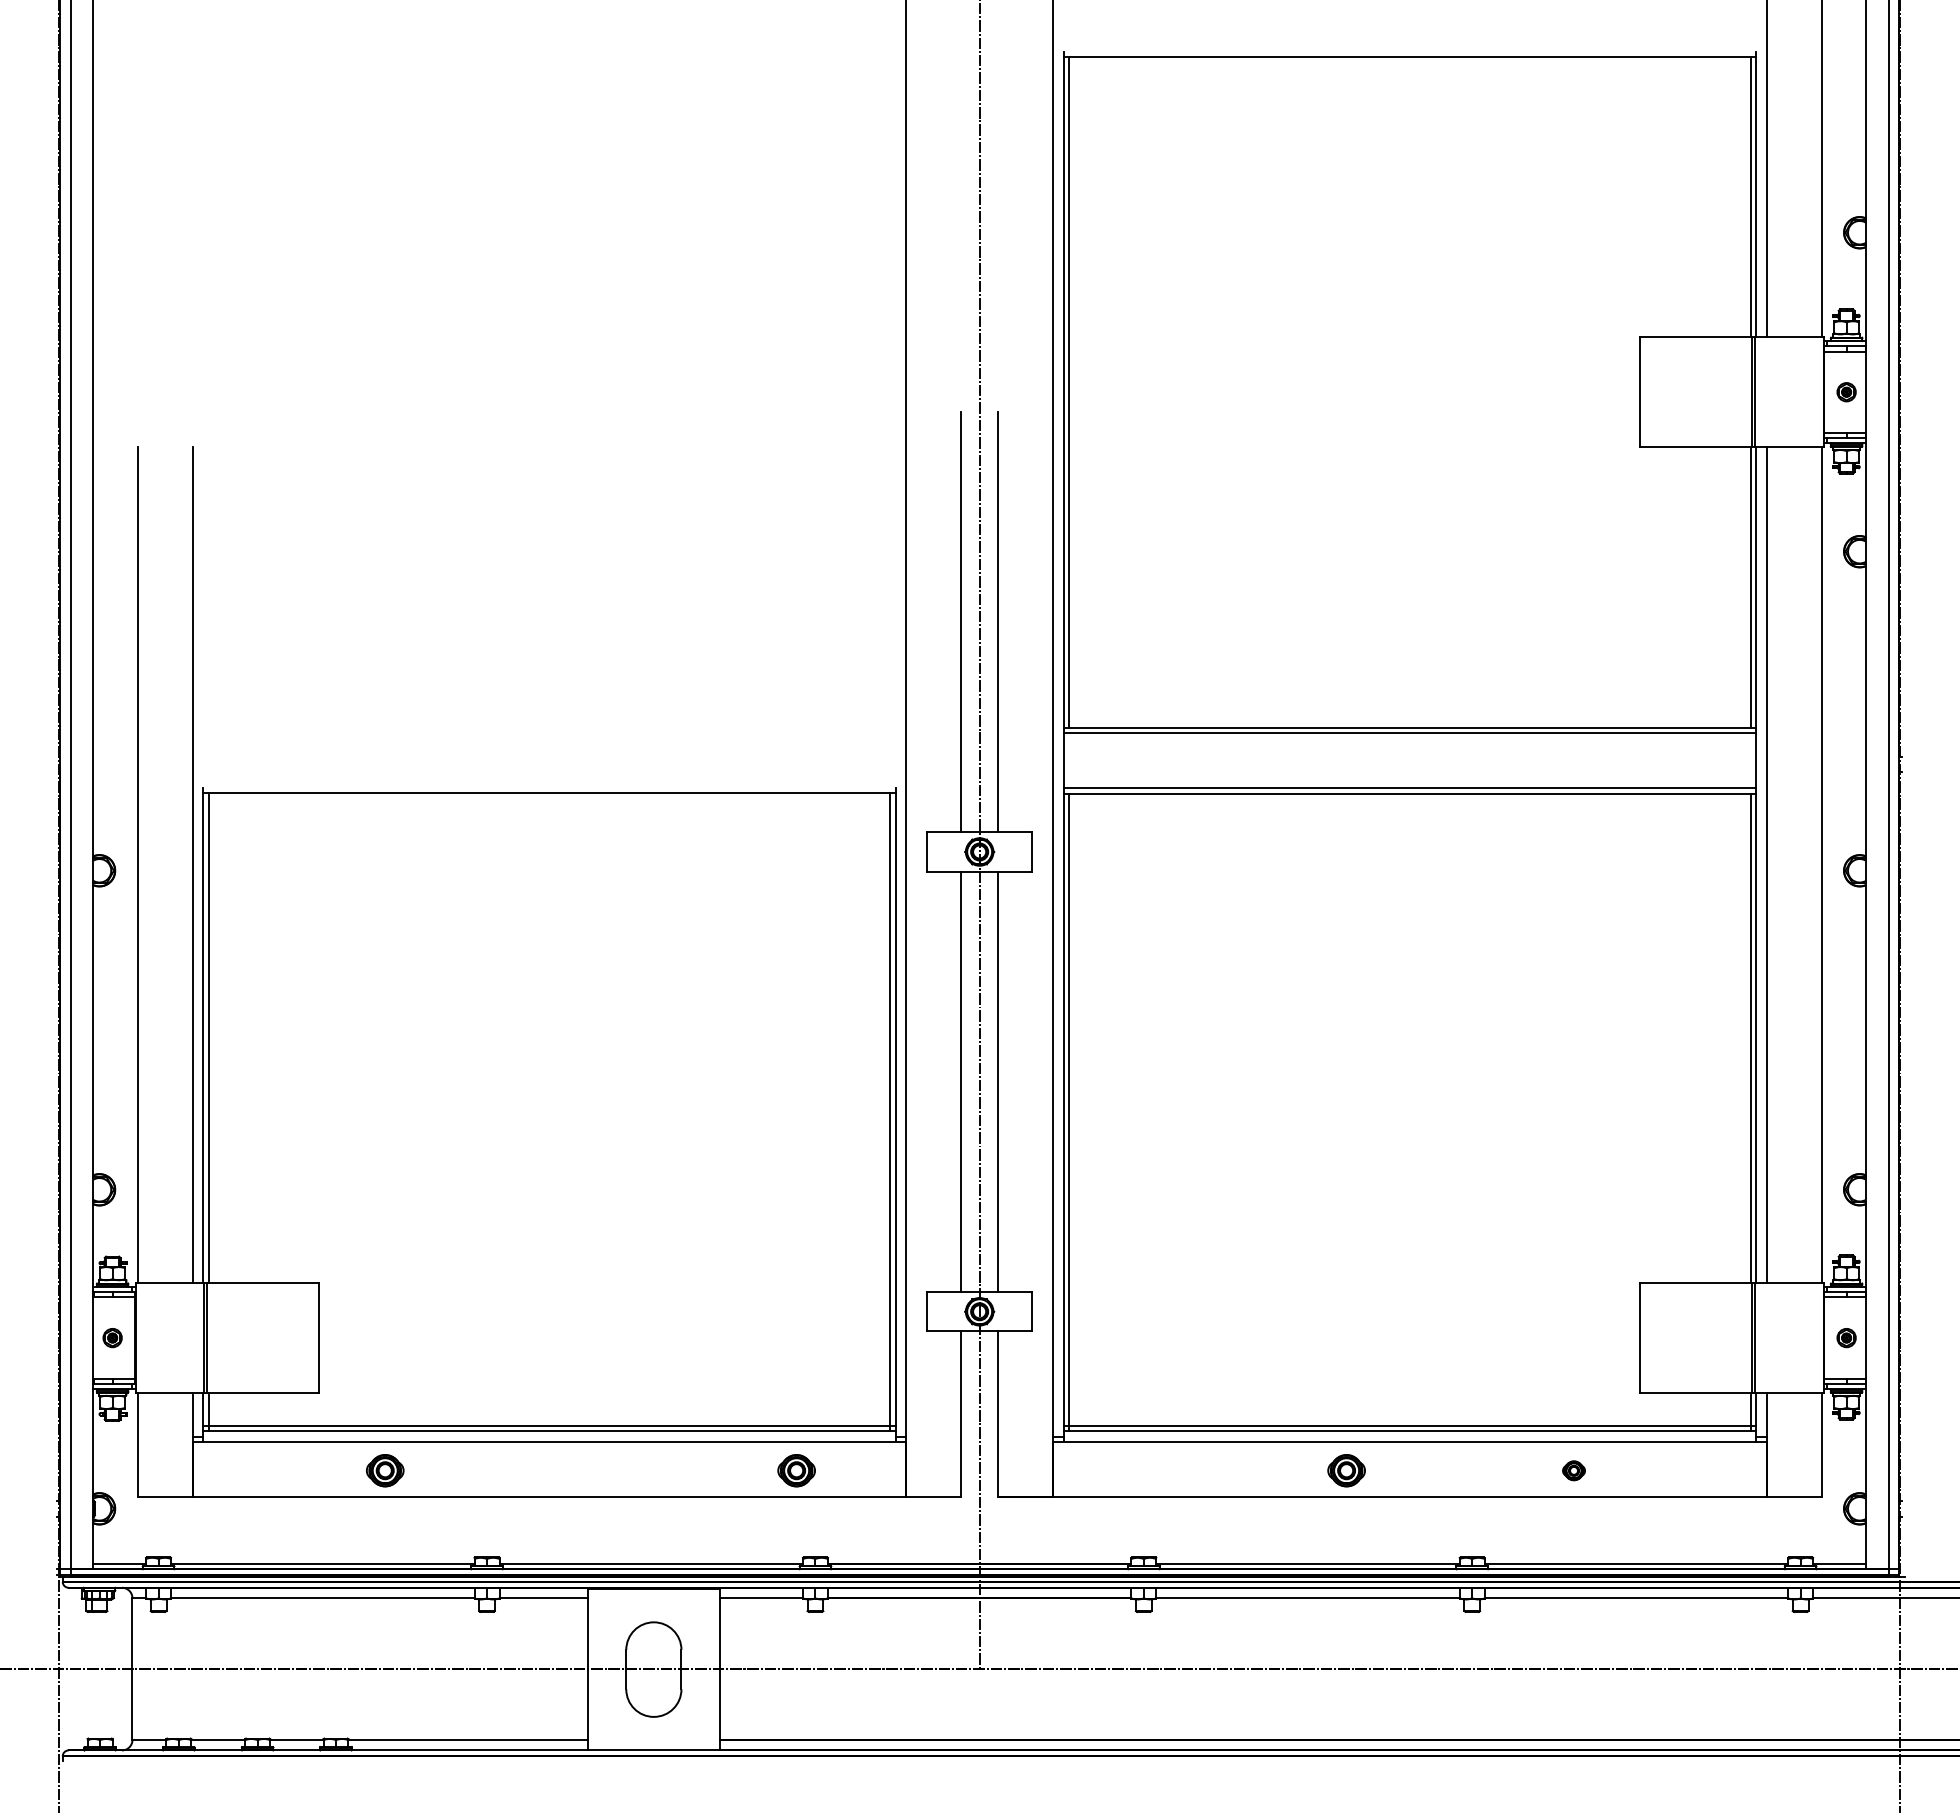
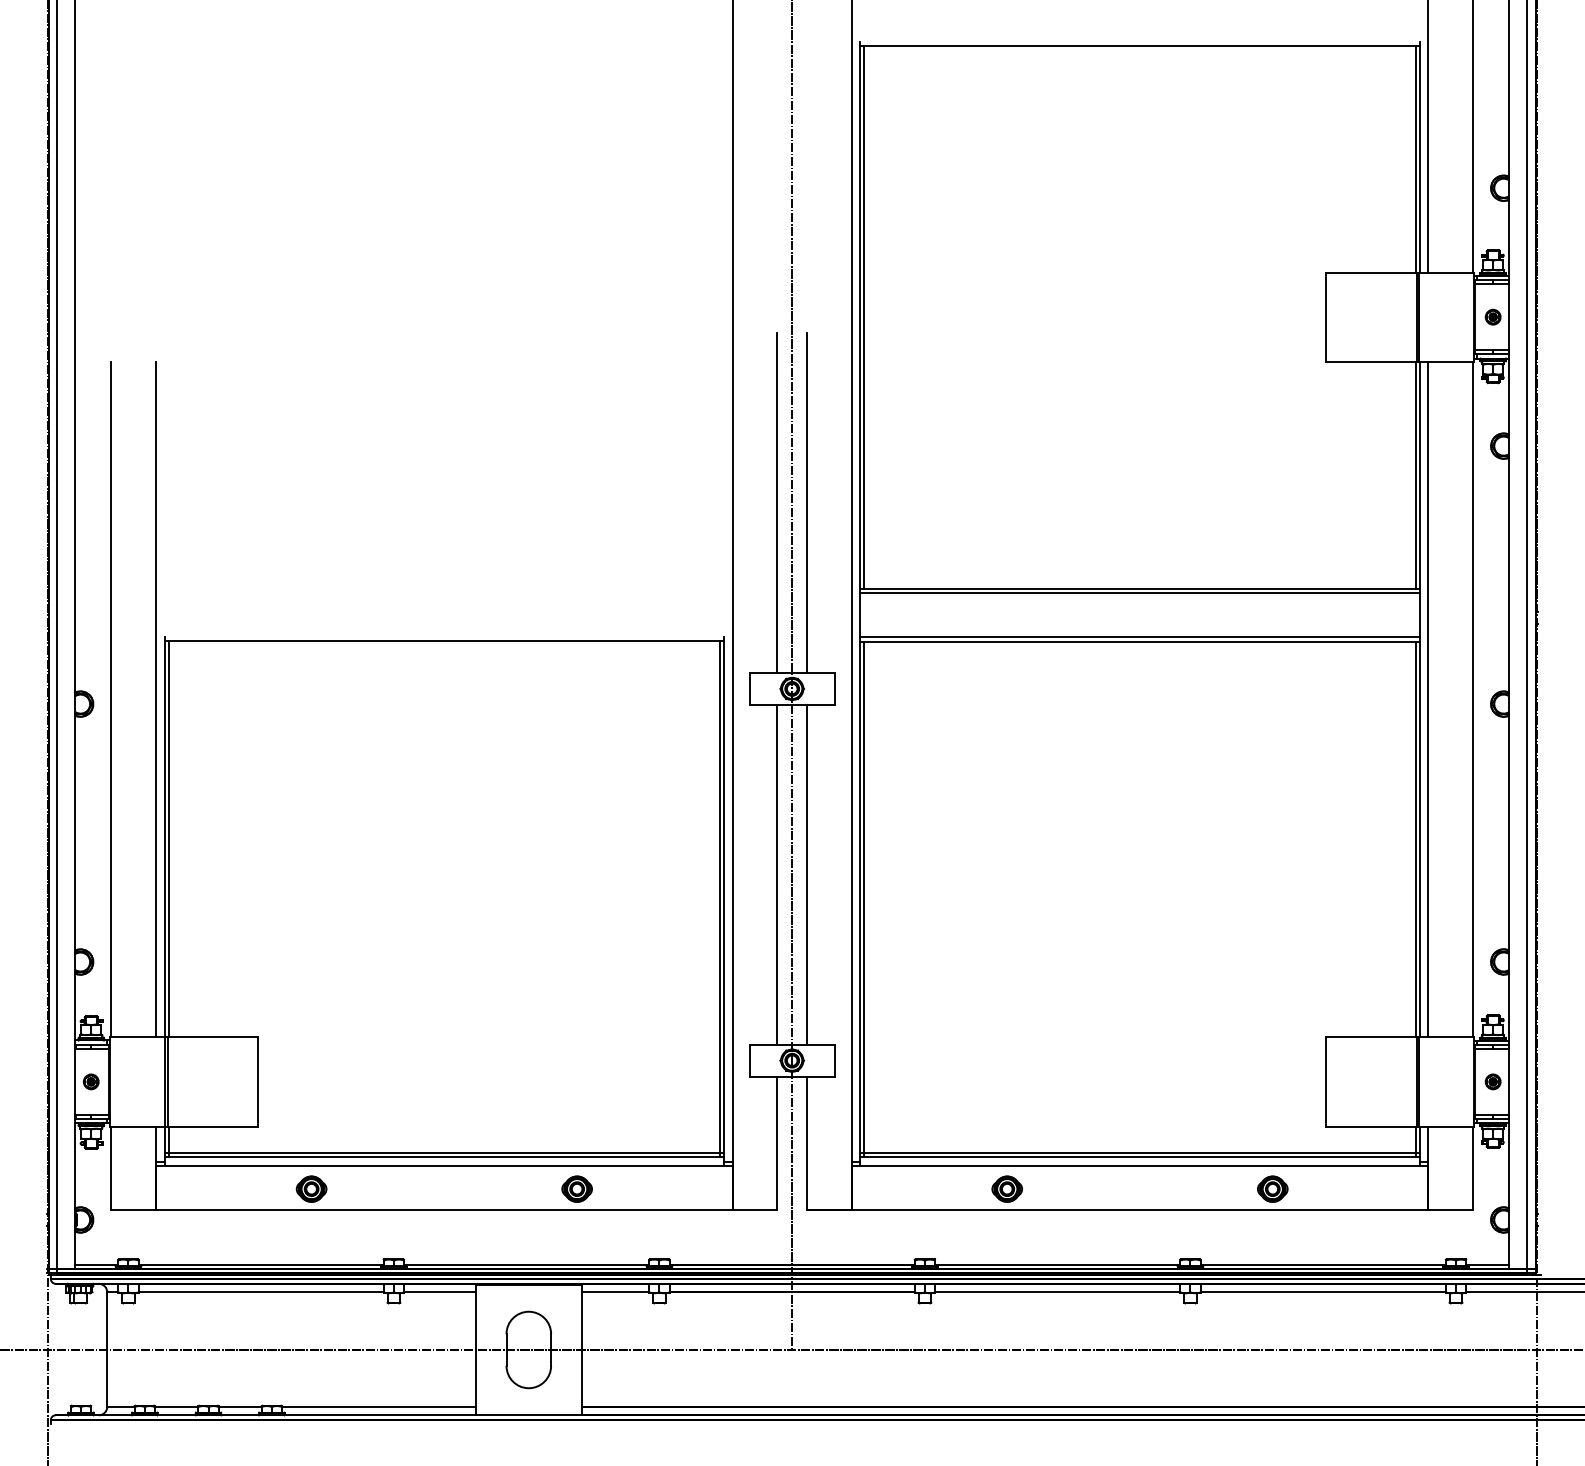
part: (796, 1470) -> (577, 1188), moved
part: (1346, 1470) -> (1007, 1188), moved
part: (1573, 1470) -> (1272, 1188), size x1.67

